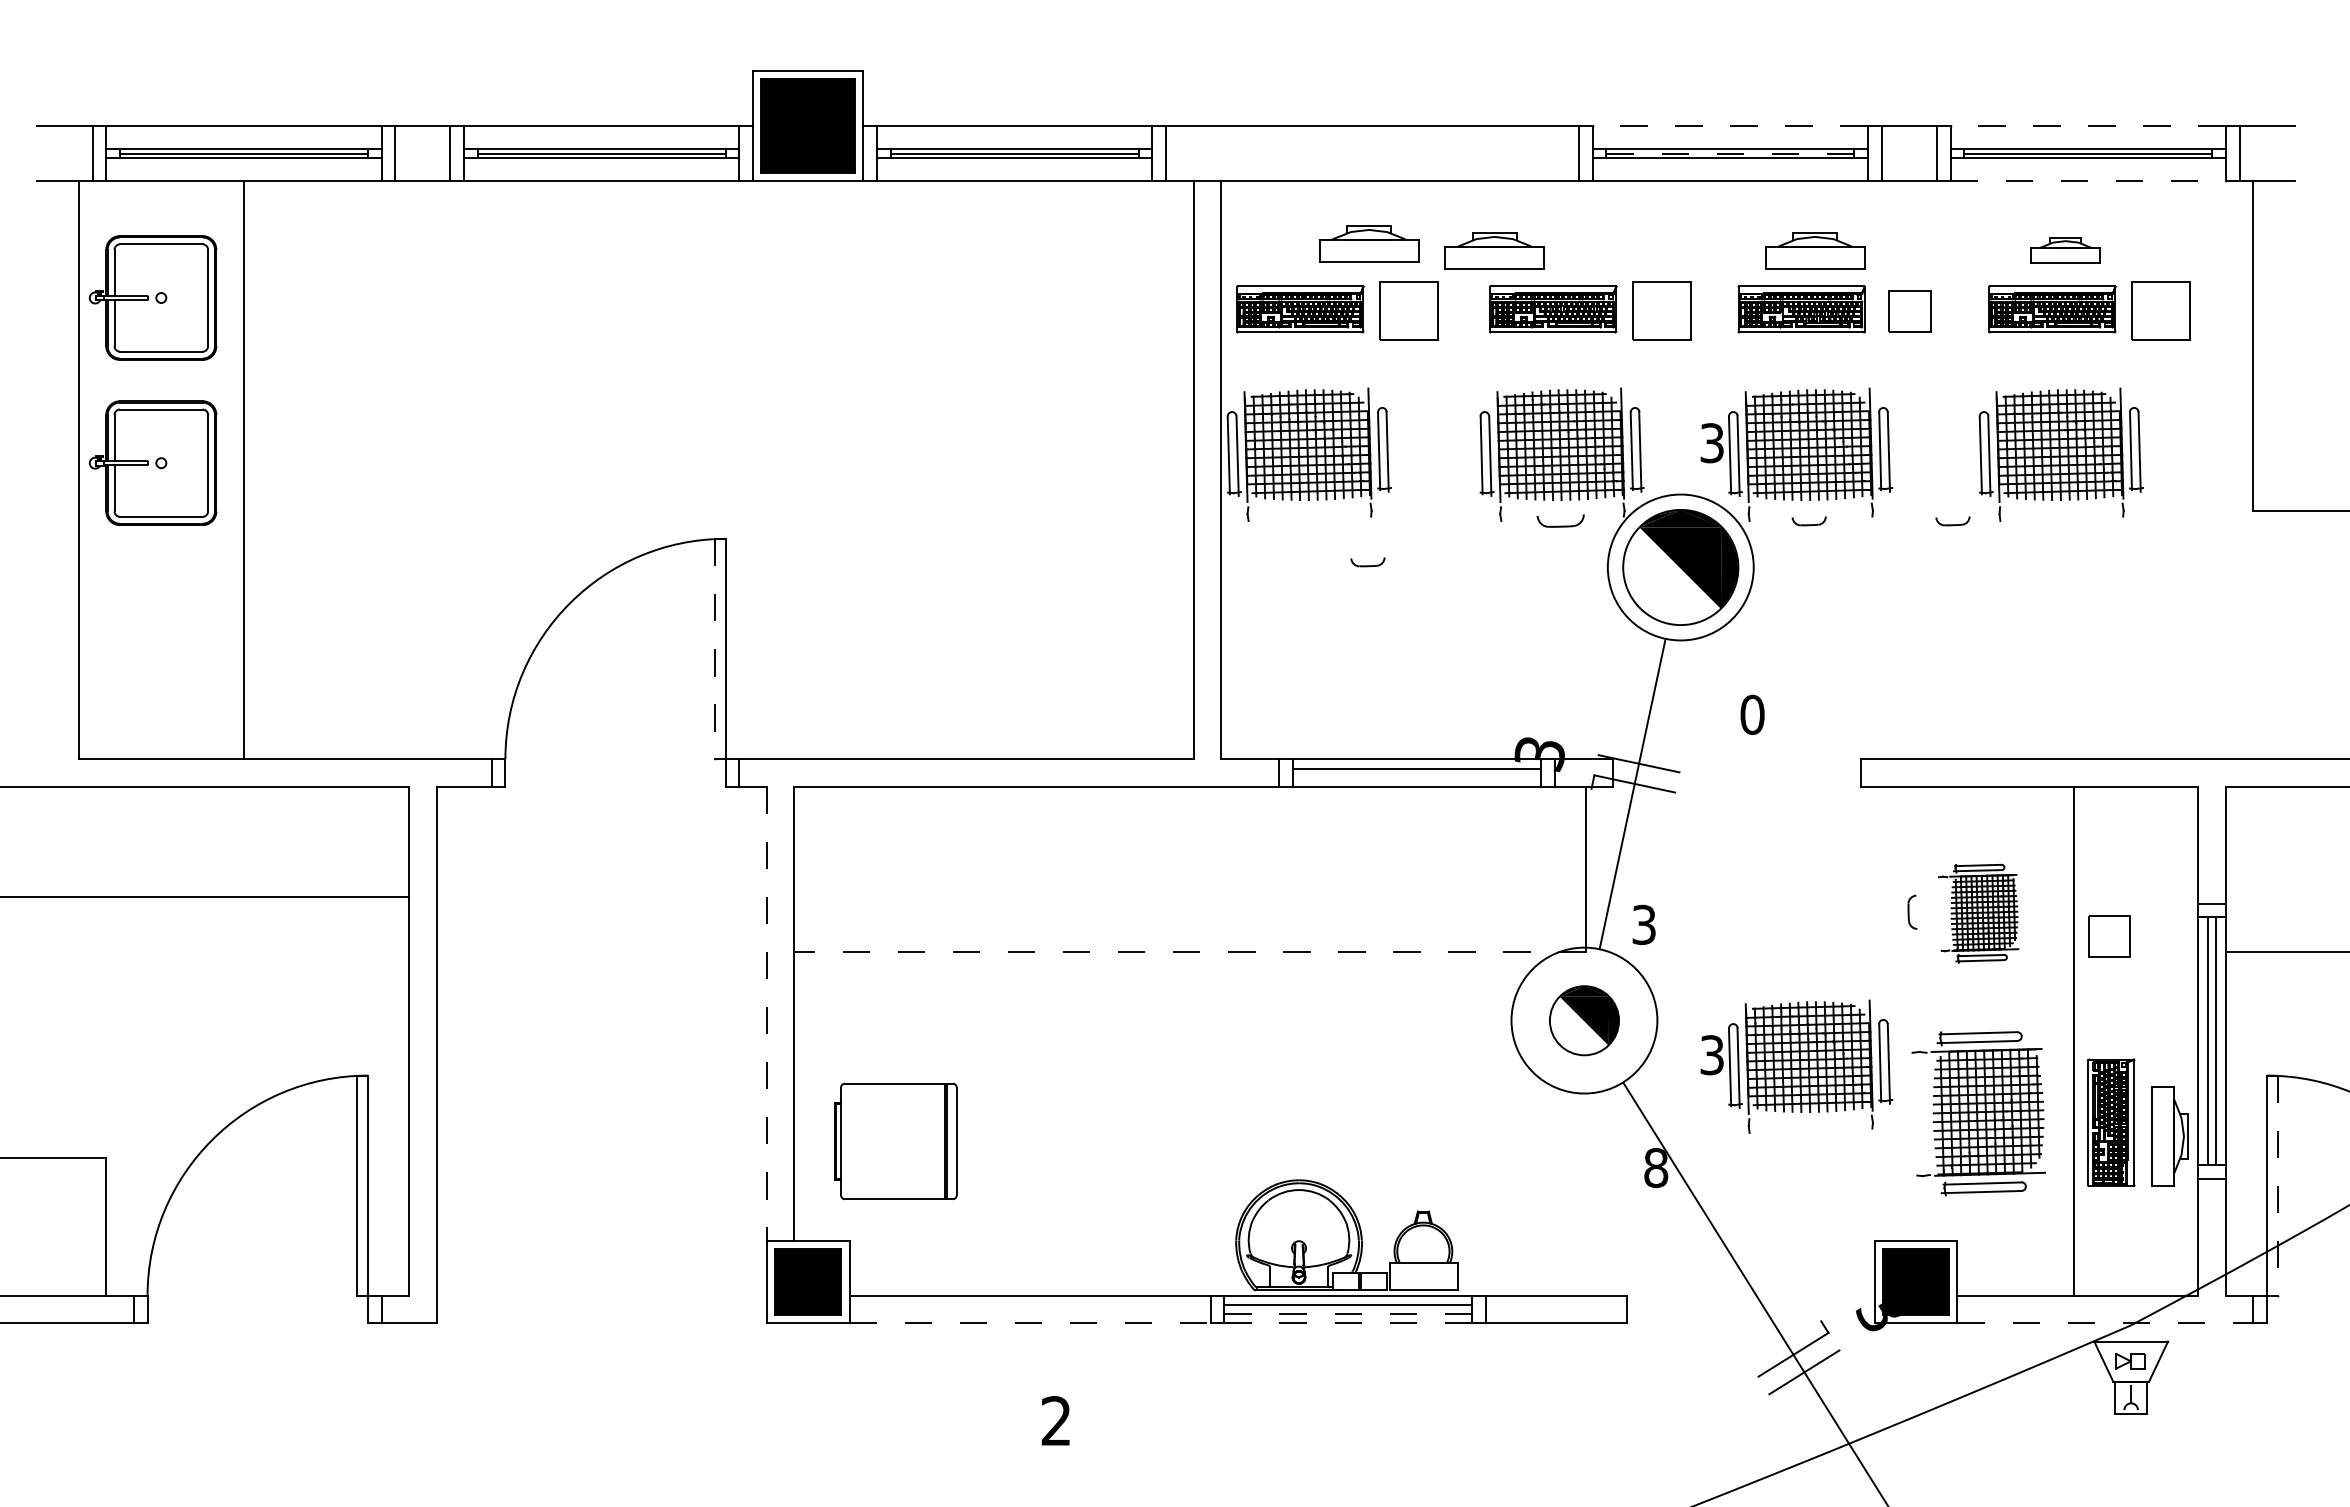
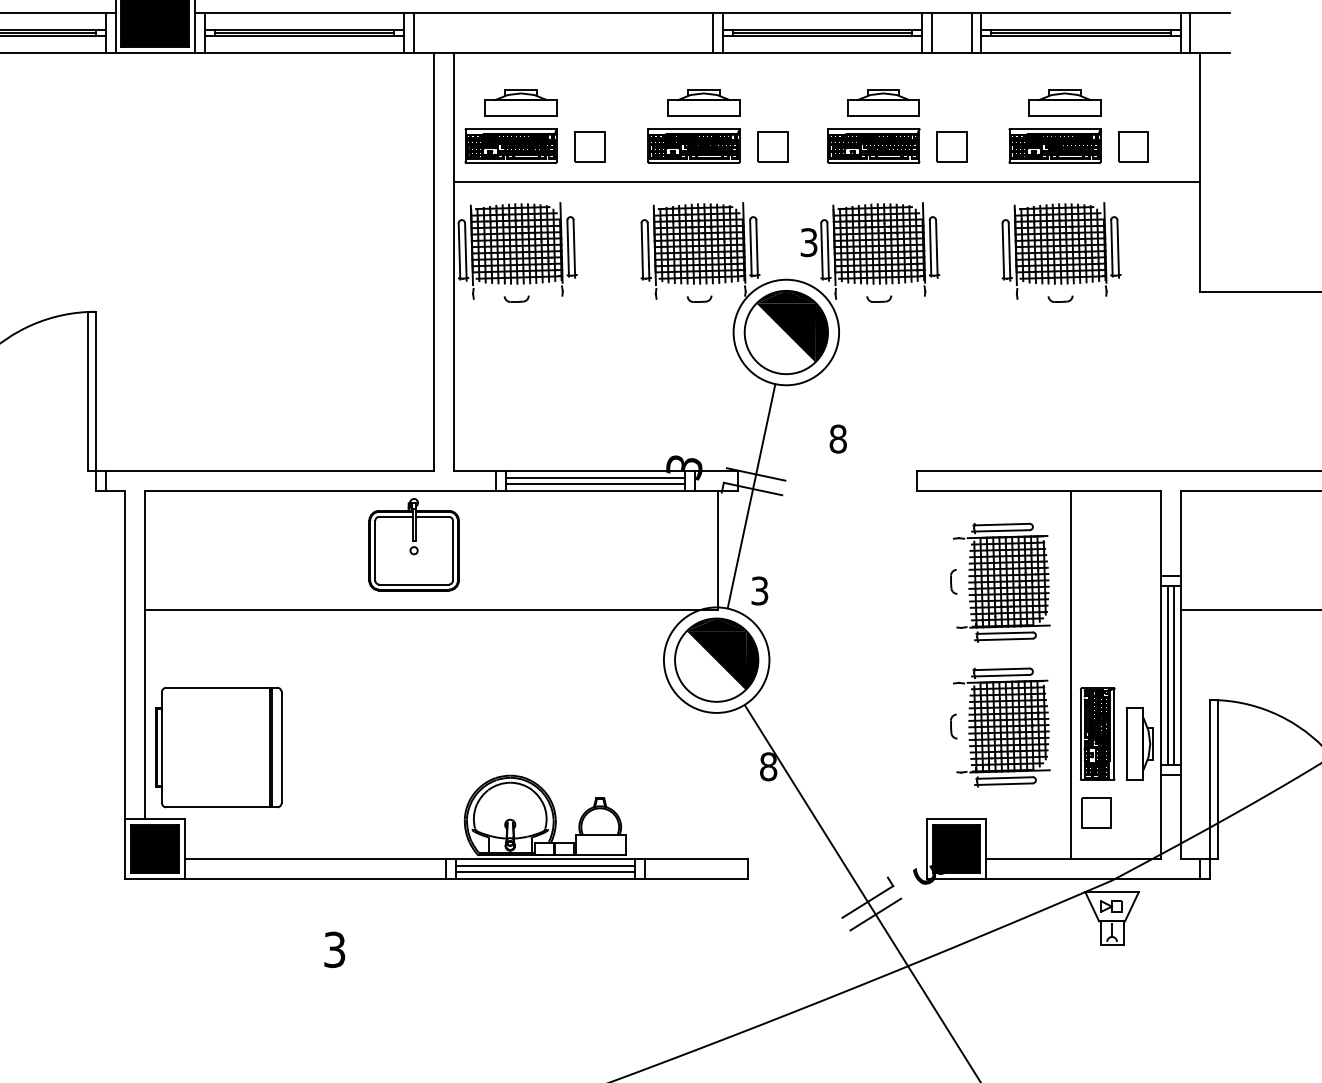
line: (1730, 125) -> (822, 12), dashed -> solid
line: (2088, 125) -> (1081, 12), dashed -> solid
line: (1730, 153) -> (822, 33), dashed -> solid
line: (2088, 181) -> (1081, 53), dashed -> solid
part: (1369, 243) -> (521, 103), moved
part: (1494, 250) -> (703, 103), moved
part: (2065, 250) -> (1064, 103), size x1.43
part: (1408, 311) -> (589, 147), size x0.71
part: (1661, 311) -> (772, 147), size x0.71
part: (2160, 311) -> (1133, 147), size x0.71
line: (1737, 359) -> (827, 182), added
part: (1560, 521) -> (699, 299), size x0.71
part: (1952, 521) -> (1060, 299), moved
part: (1367, 562) -> (516, 299), moved
line: (714, 649) -> (87, 391), dashed -> solid
text: (1752, 714) -> (838, 438), 0 -> 8
line: (1416, 776) -> (595, 483), added
part: (1165, 860) -> (413, 544), added
part: (1978, 913) -> (1001, 582), size x1.67
part: (2109, 936) -> (1096, 812), moved
line: (1190, 951) -> (431, 610), dashed -> solid
line: (766, 1014) -> (125, 655), dashed -> solid
part: (1584, 1020) -> (716, 660), size x1.67
part: (1796, 1066) -> (870, 693), removed
part: (1912, 1111) -> (953, 725), added
part: (895, 1141) -> (218, 747), size x1.43
line: (2278, 1186) -> (1218, 780), dashed -> solid
line: (1348, 1313) -> (546, 872), dashed -> solid
line: (1030, 1323) -> (316, 879), dashed -> solid
line: (1348, 1323) -> (546, 879), dashed -> solid
line: (2105, 1323) -> (1093, 879), dashed -> solid
text: (1055, 1421) -> (334, 950), 2 -> 3

